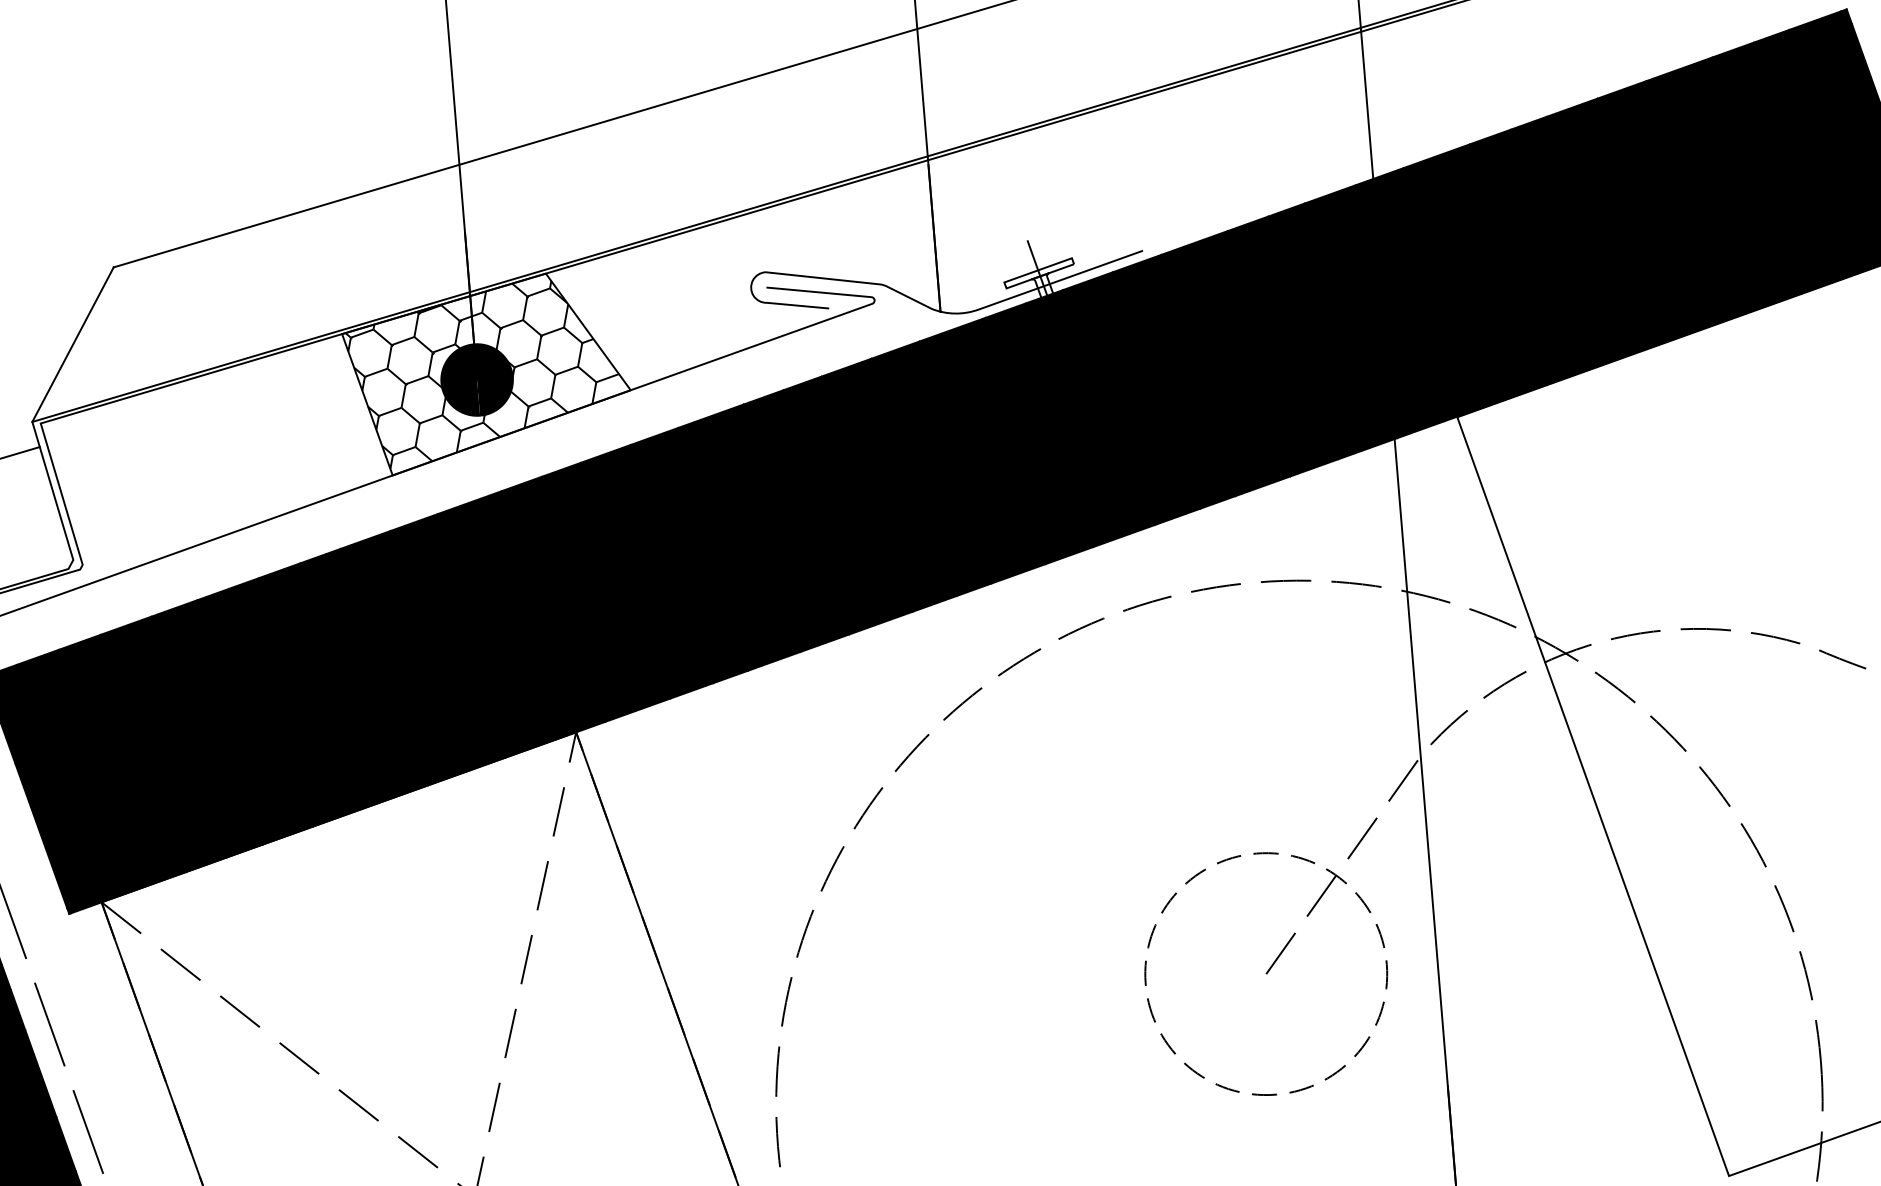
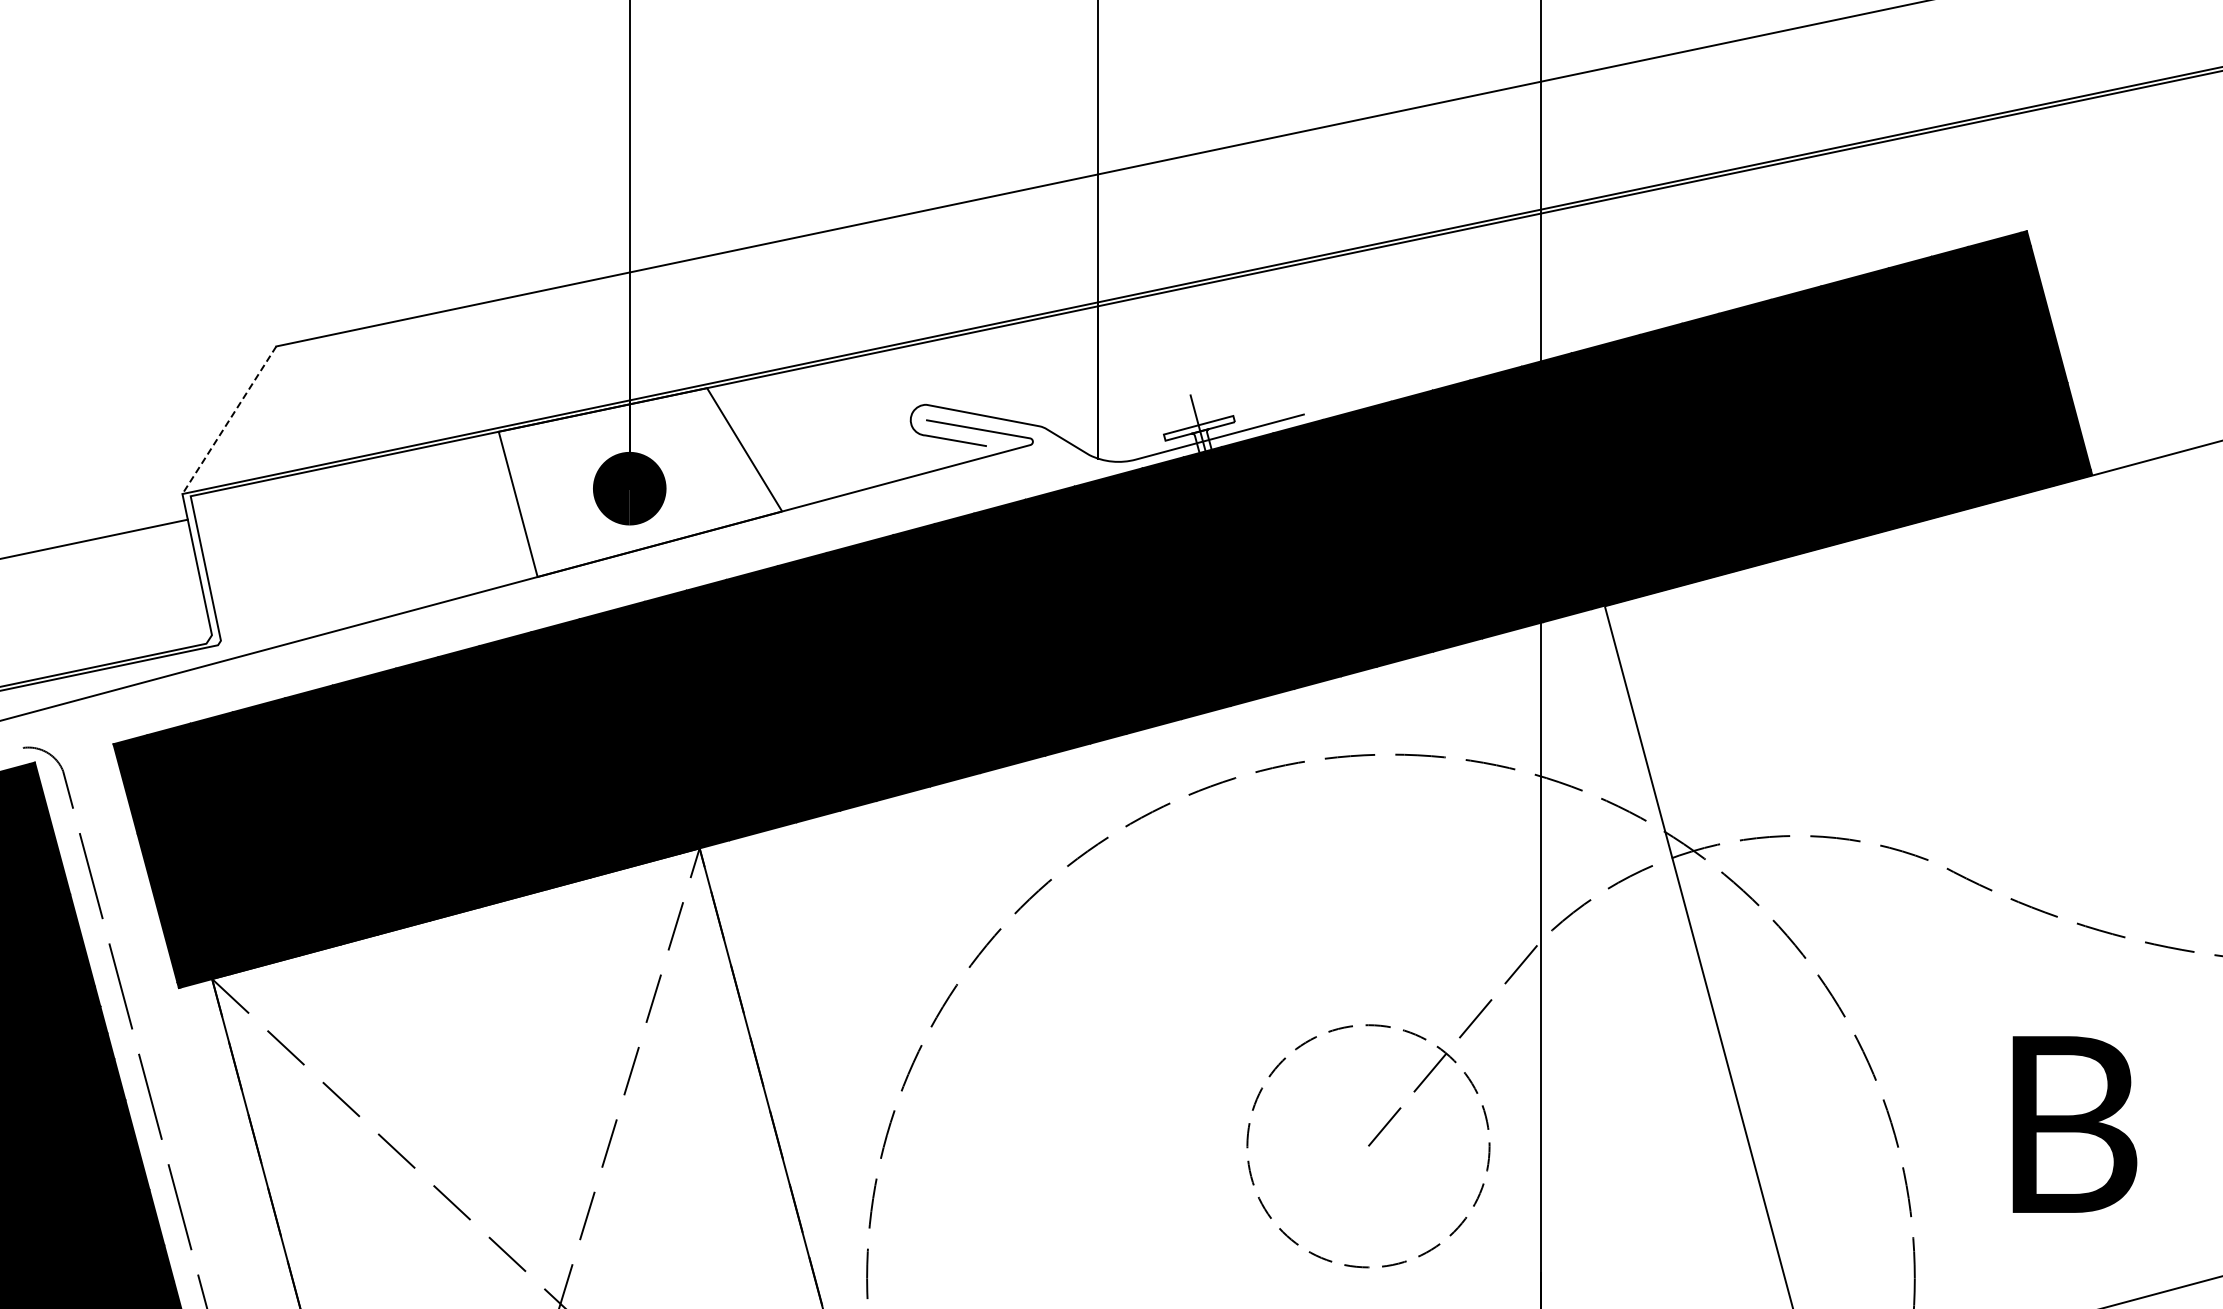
line: (73, 344) -> (229, 420), solid -> dashed
hatch: (483, 373) -> (636, 482), removed

